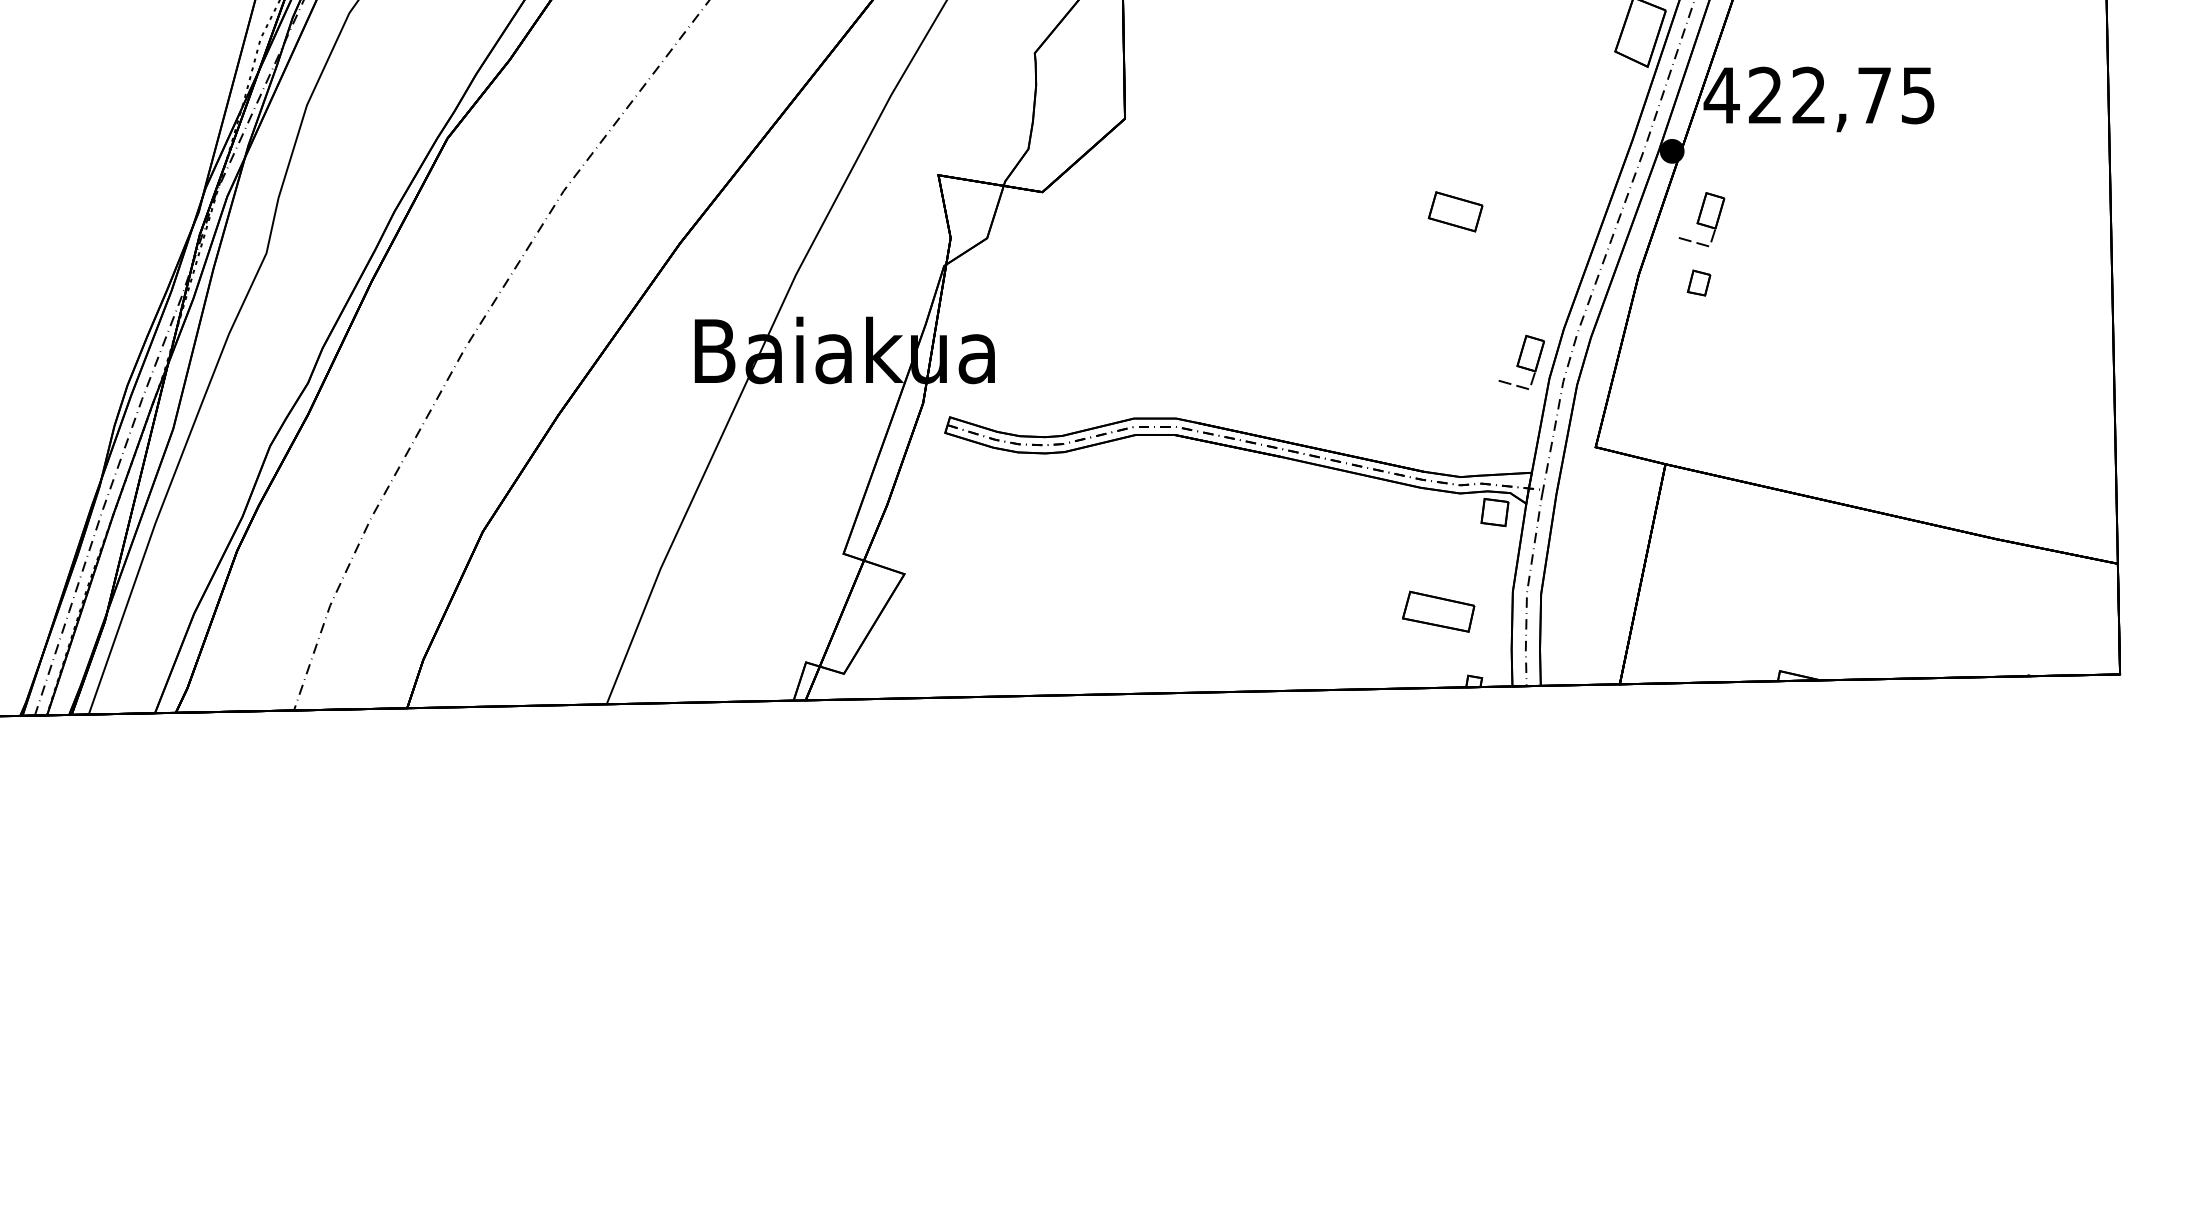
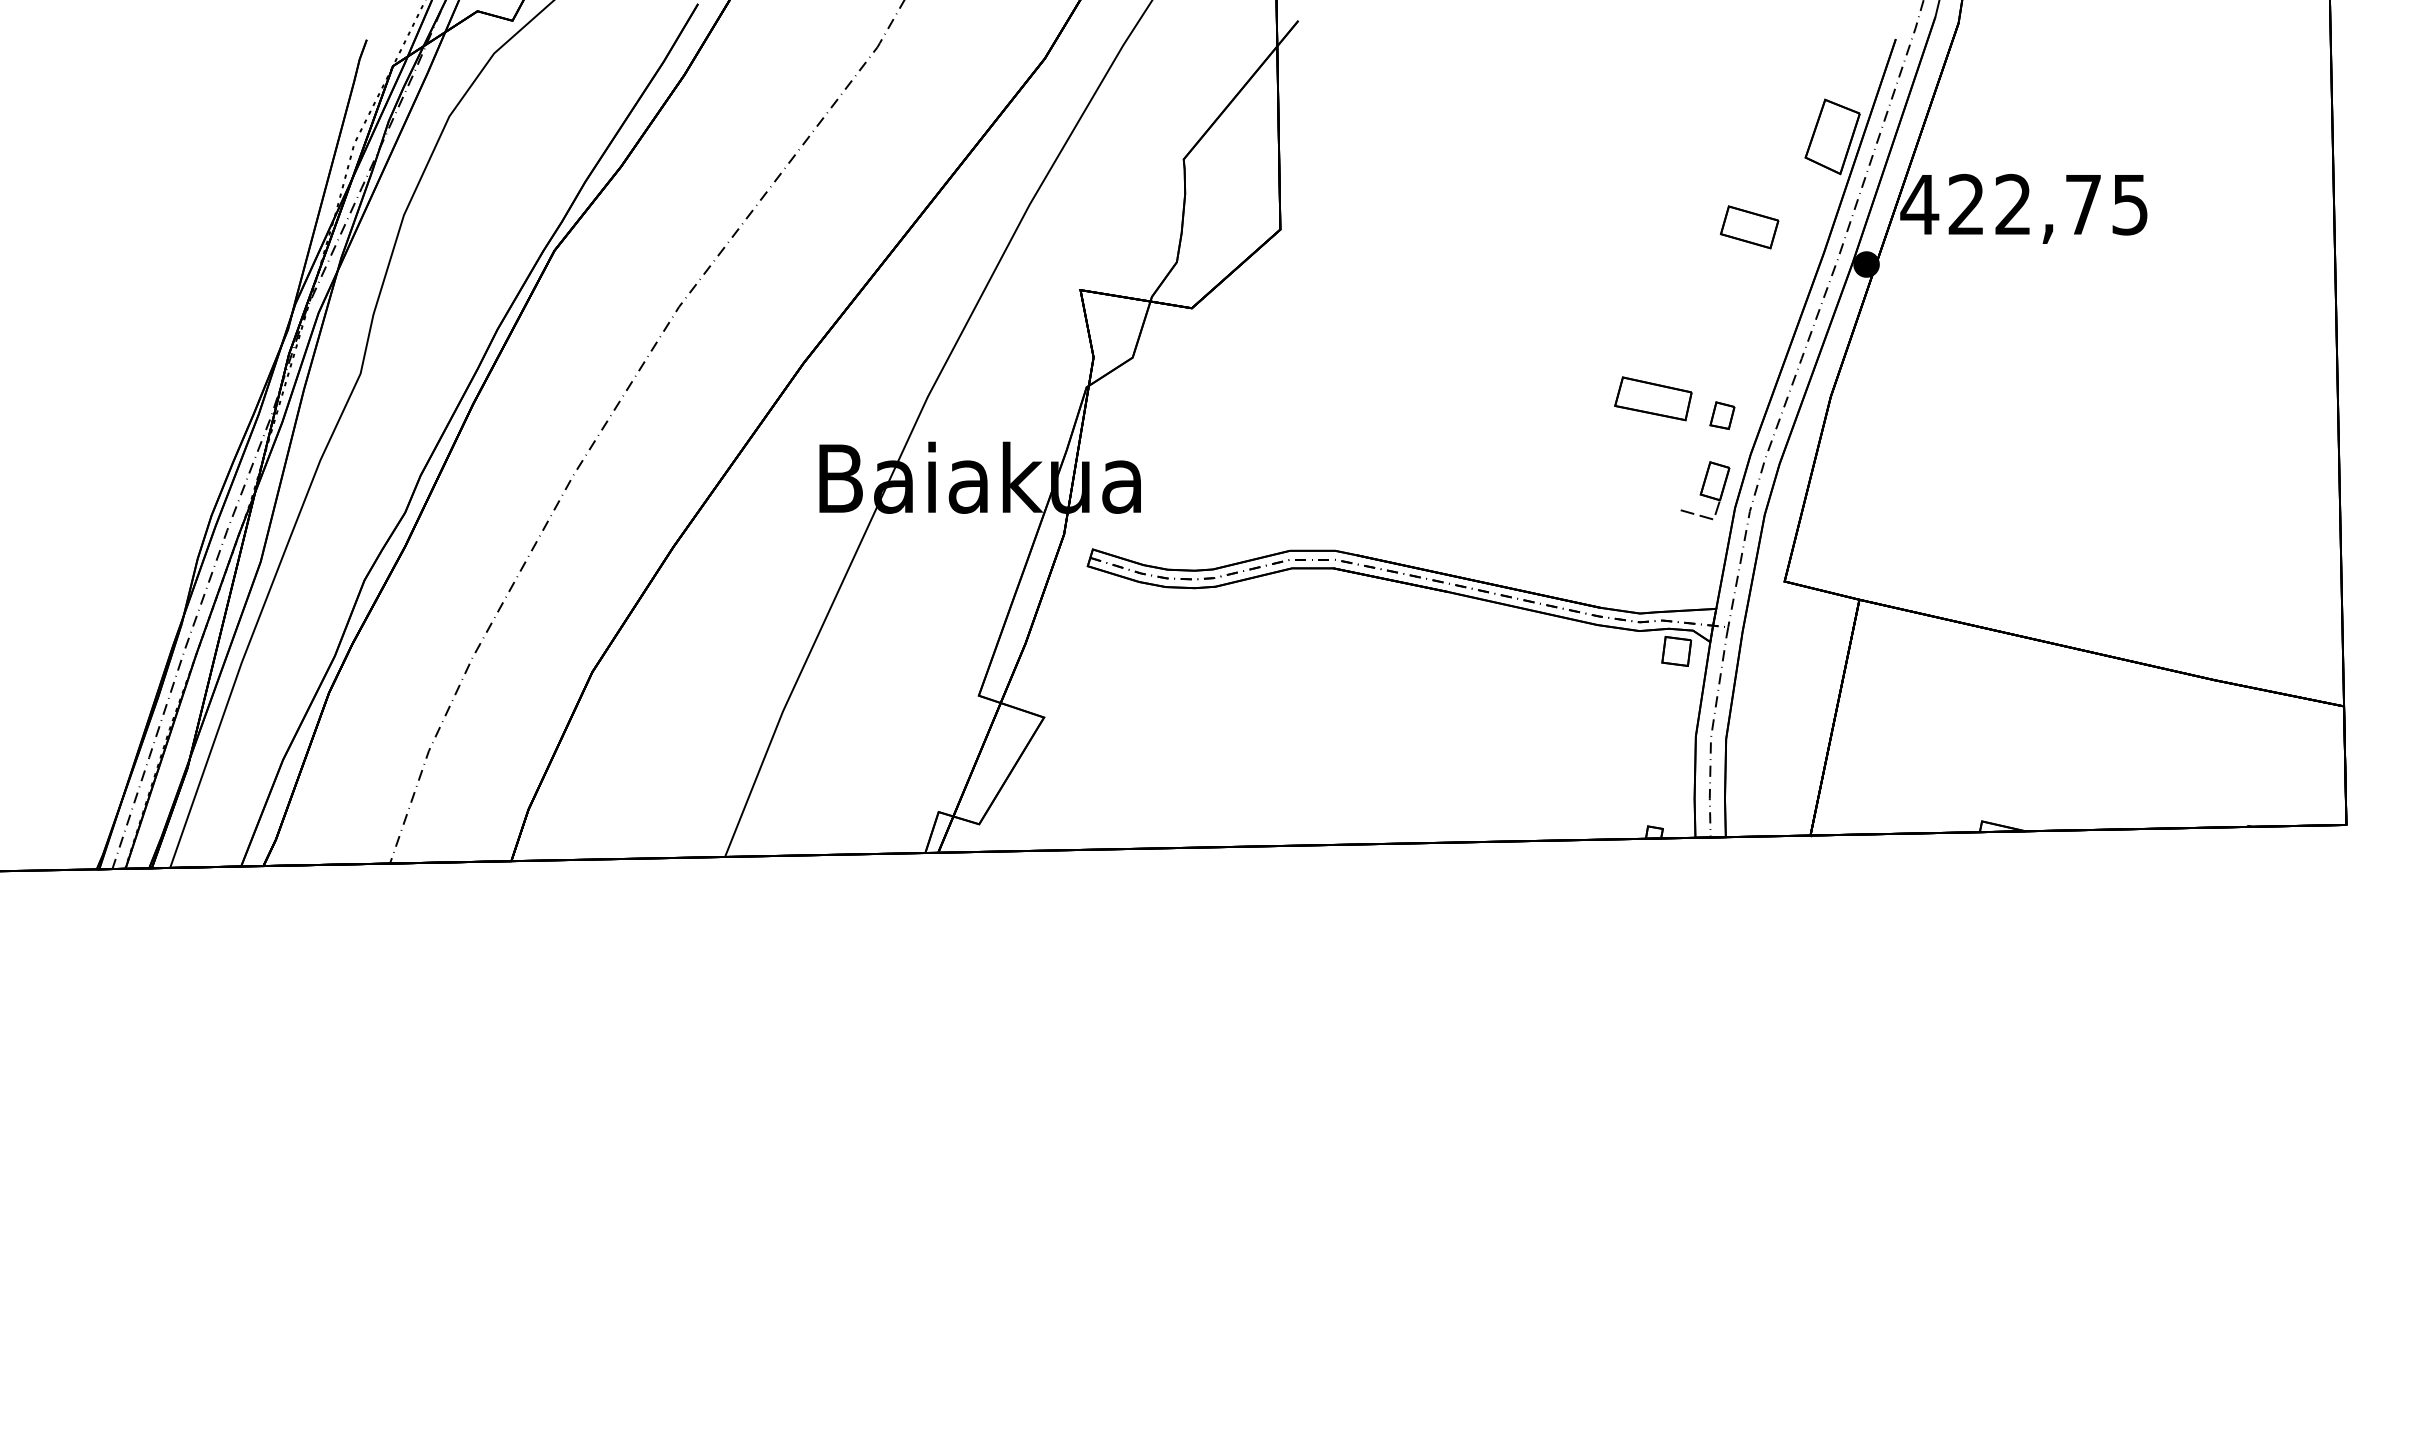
part: (1455, 211) -> (1749, 227), moved
part: (1701, 219) -> (1898, 337), removed
part: (1699, 282) -> (1722, 415), moved
part: (1438, 611) -> (1653, 398), moved

